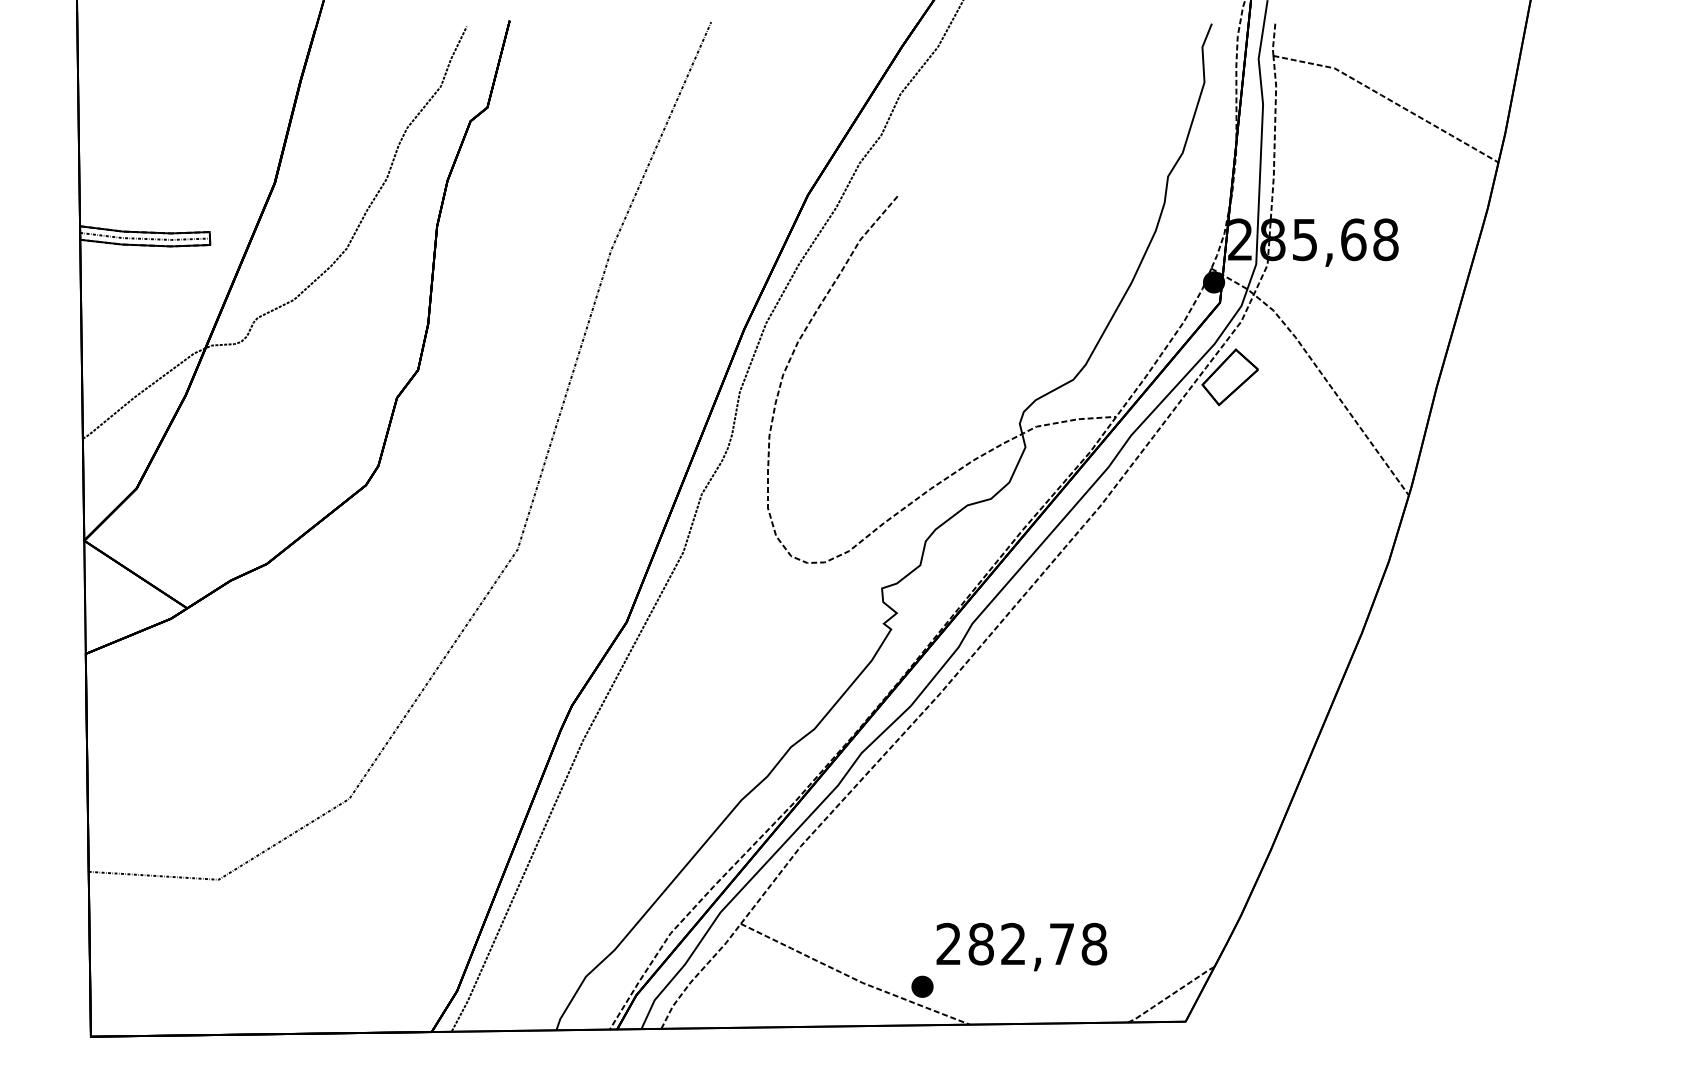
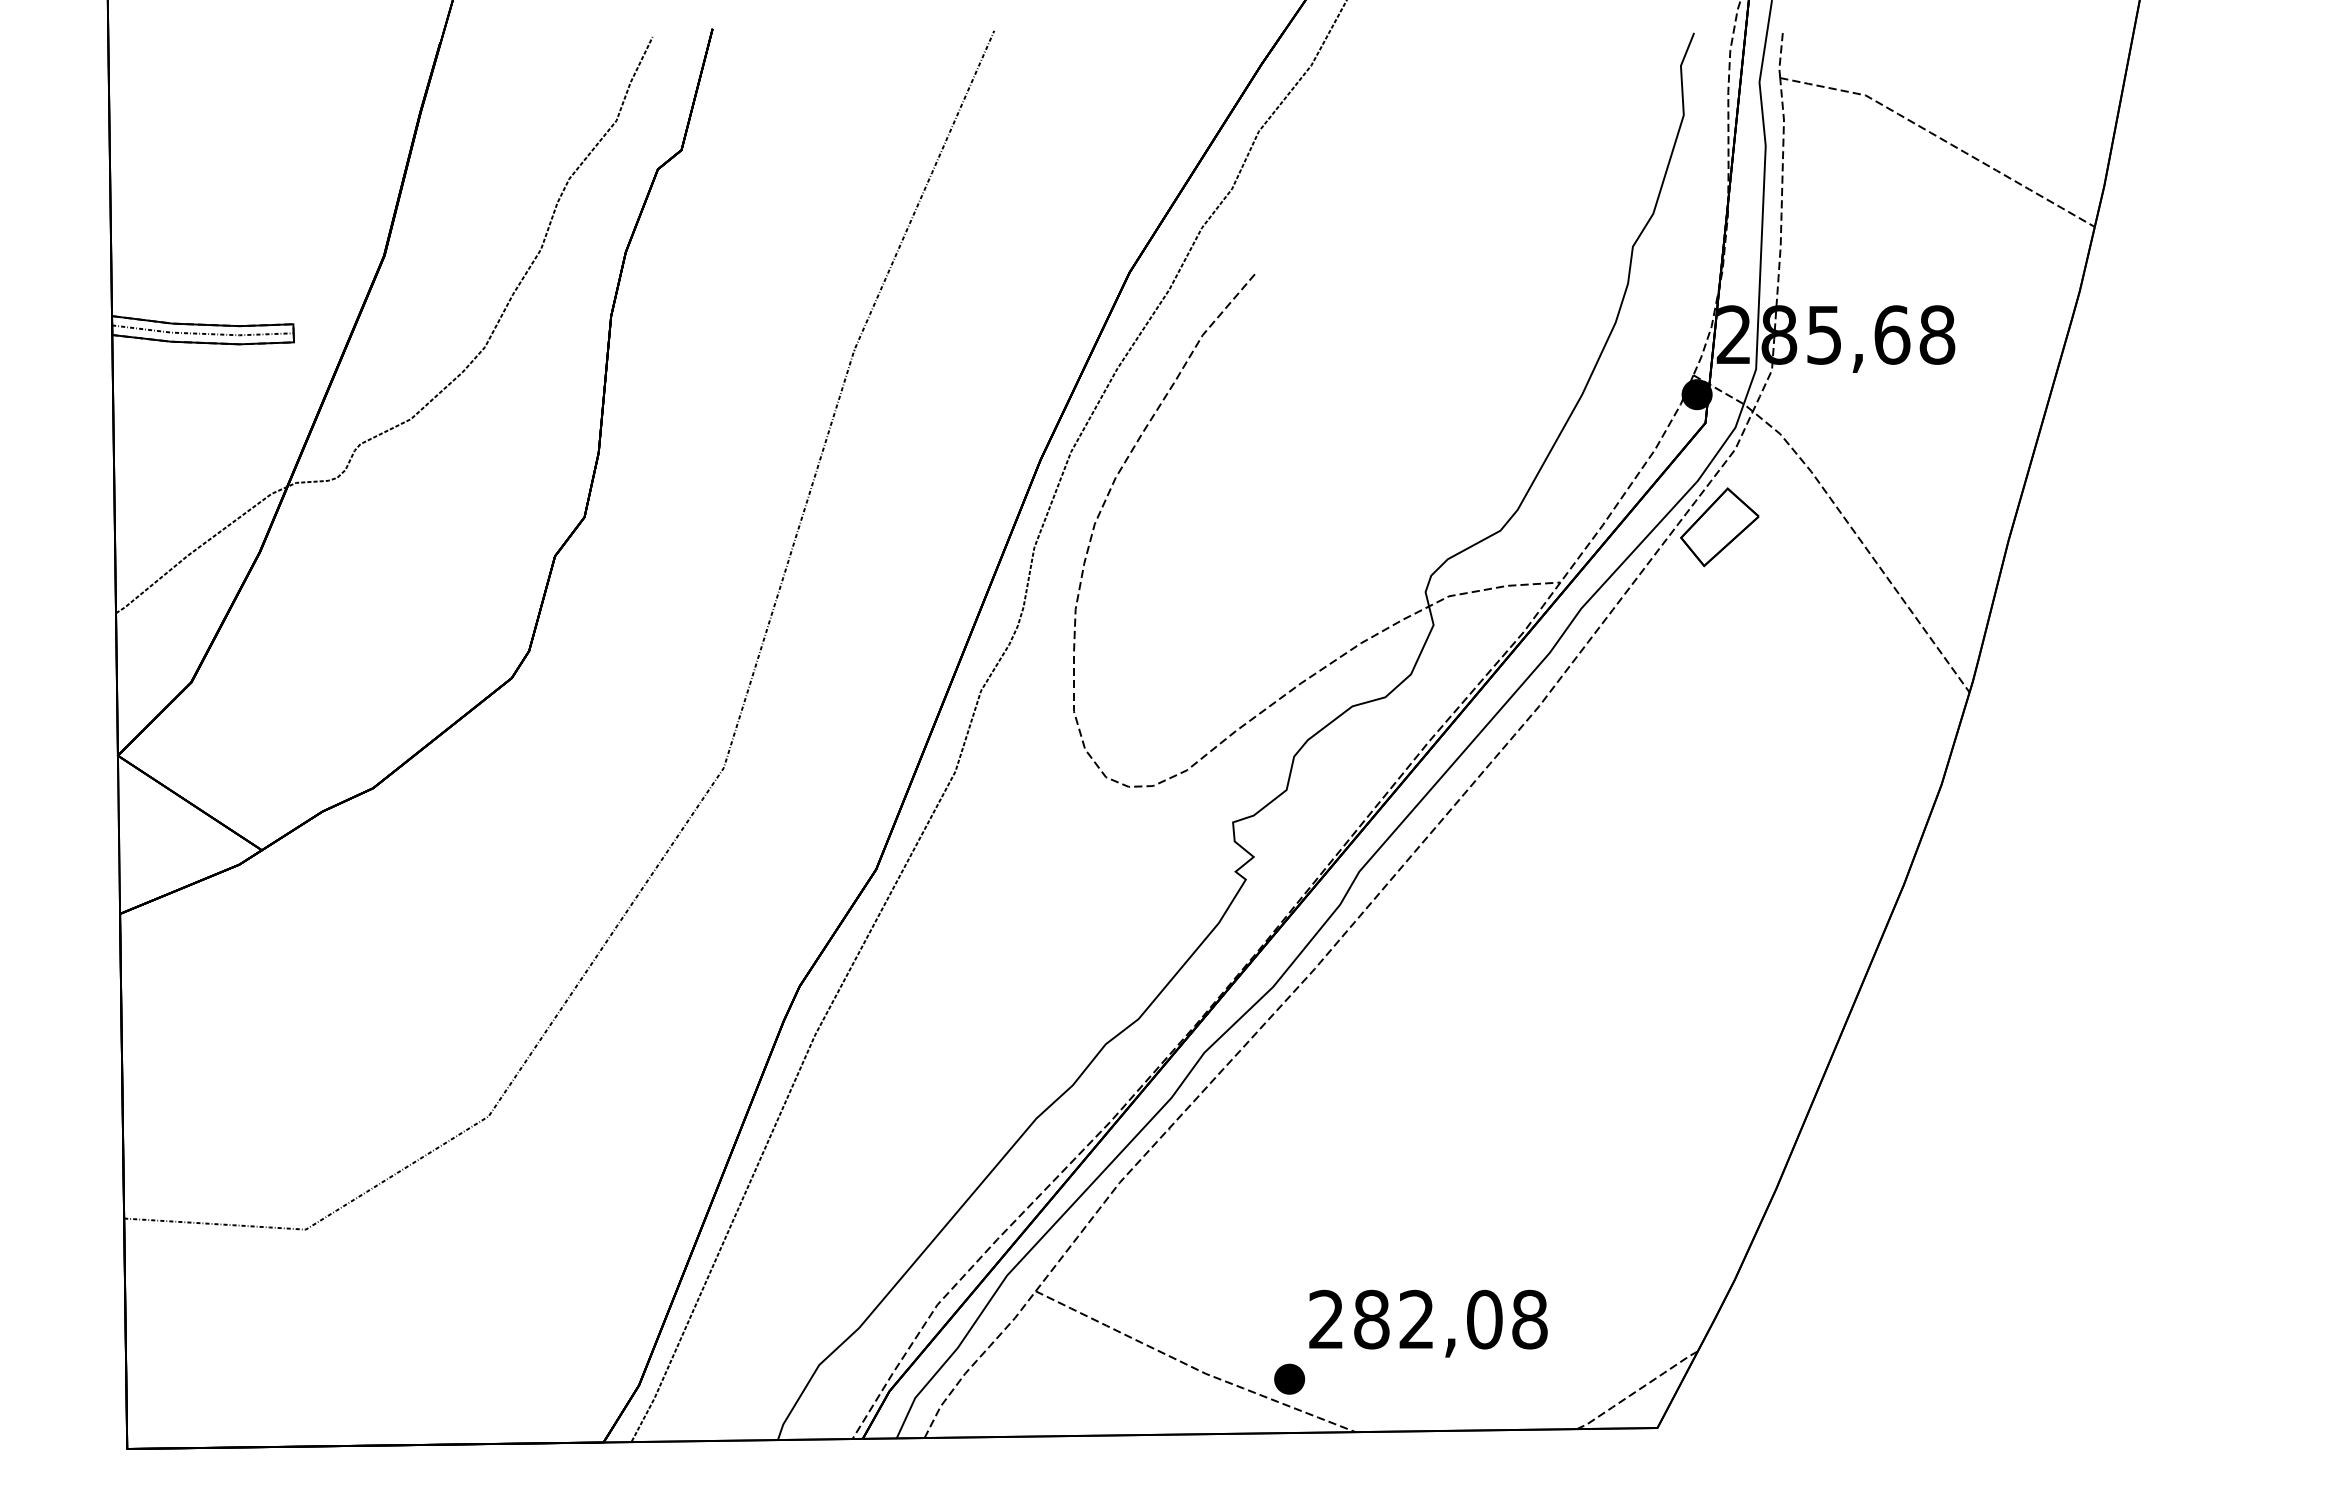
text: (1061, 944) -> (1484, 1319), 282,78 -> 282,08

